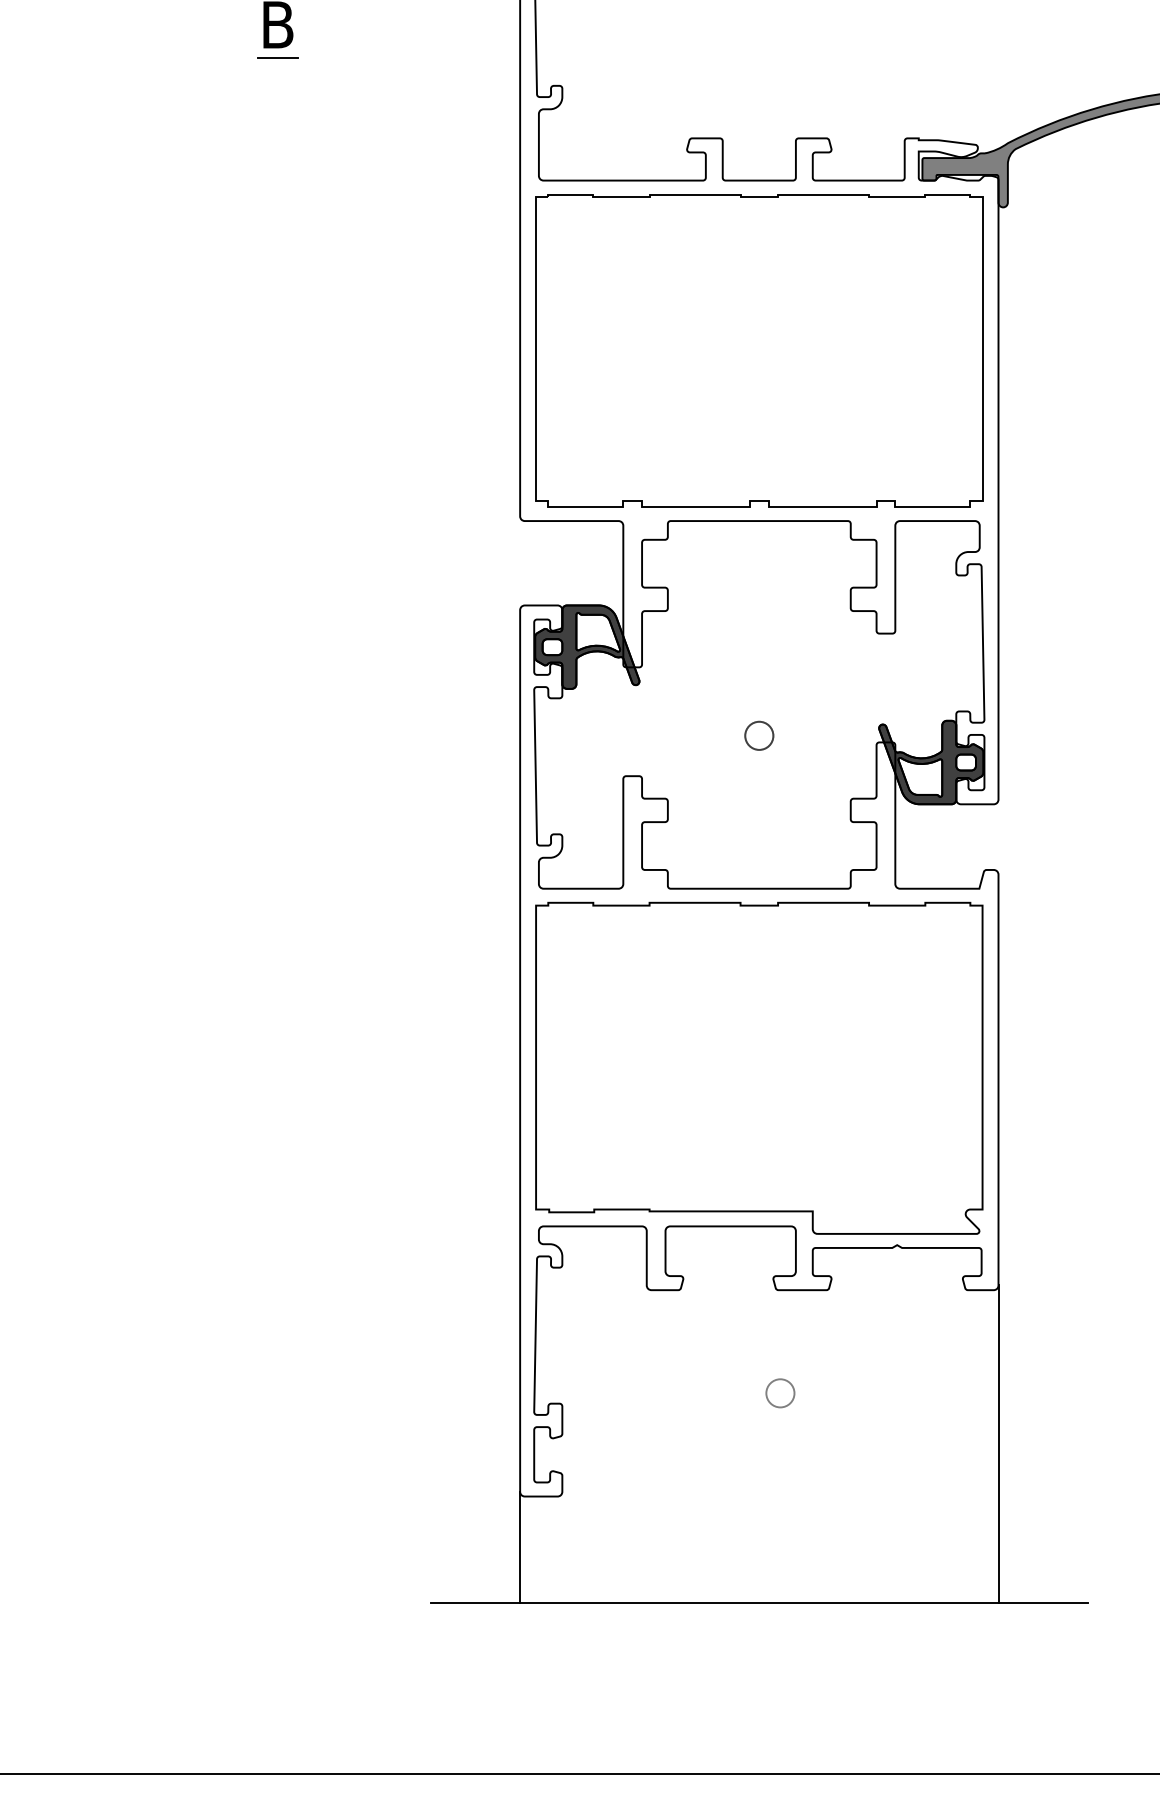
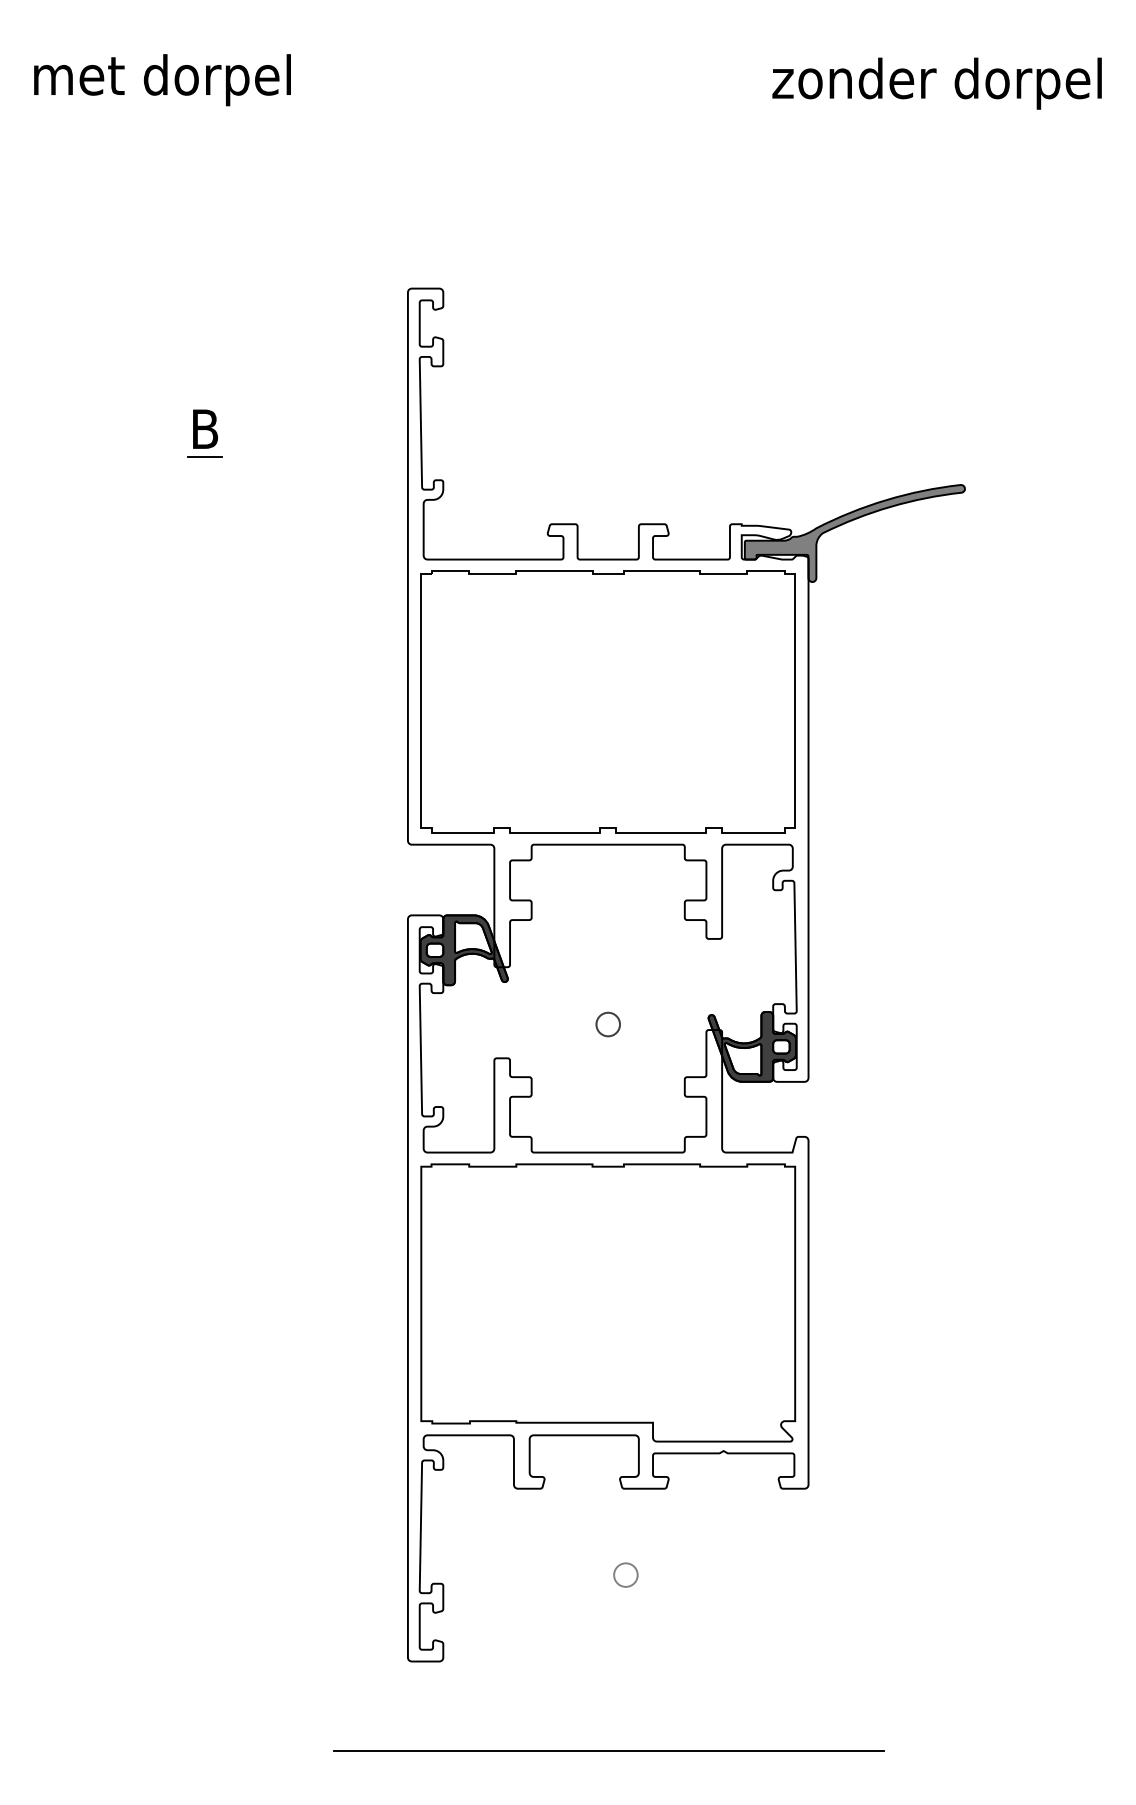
line: (998, 1443) -> (808, 1617), removed
line: (519, 1546) -> (407, 1703), removed

